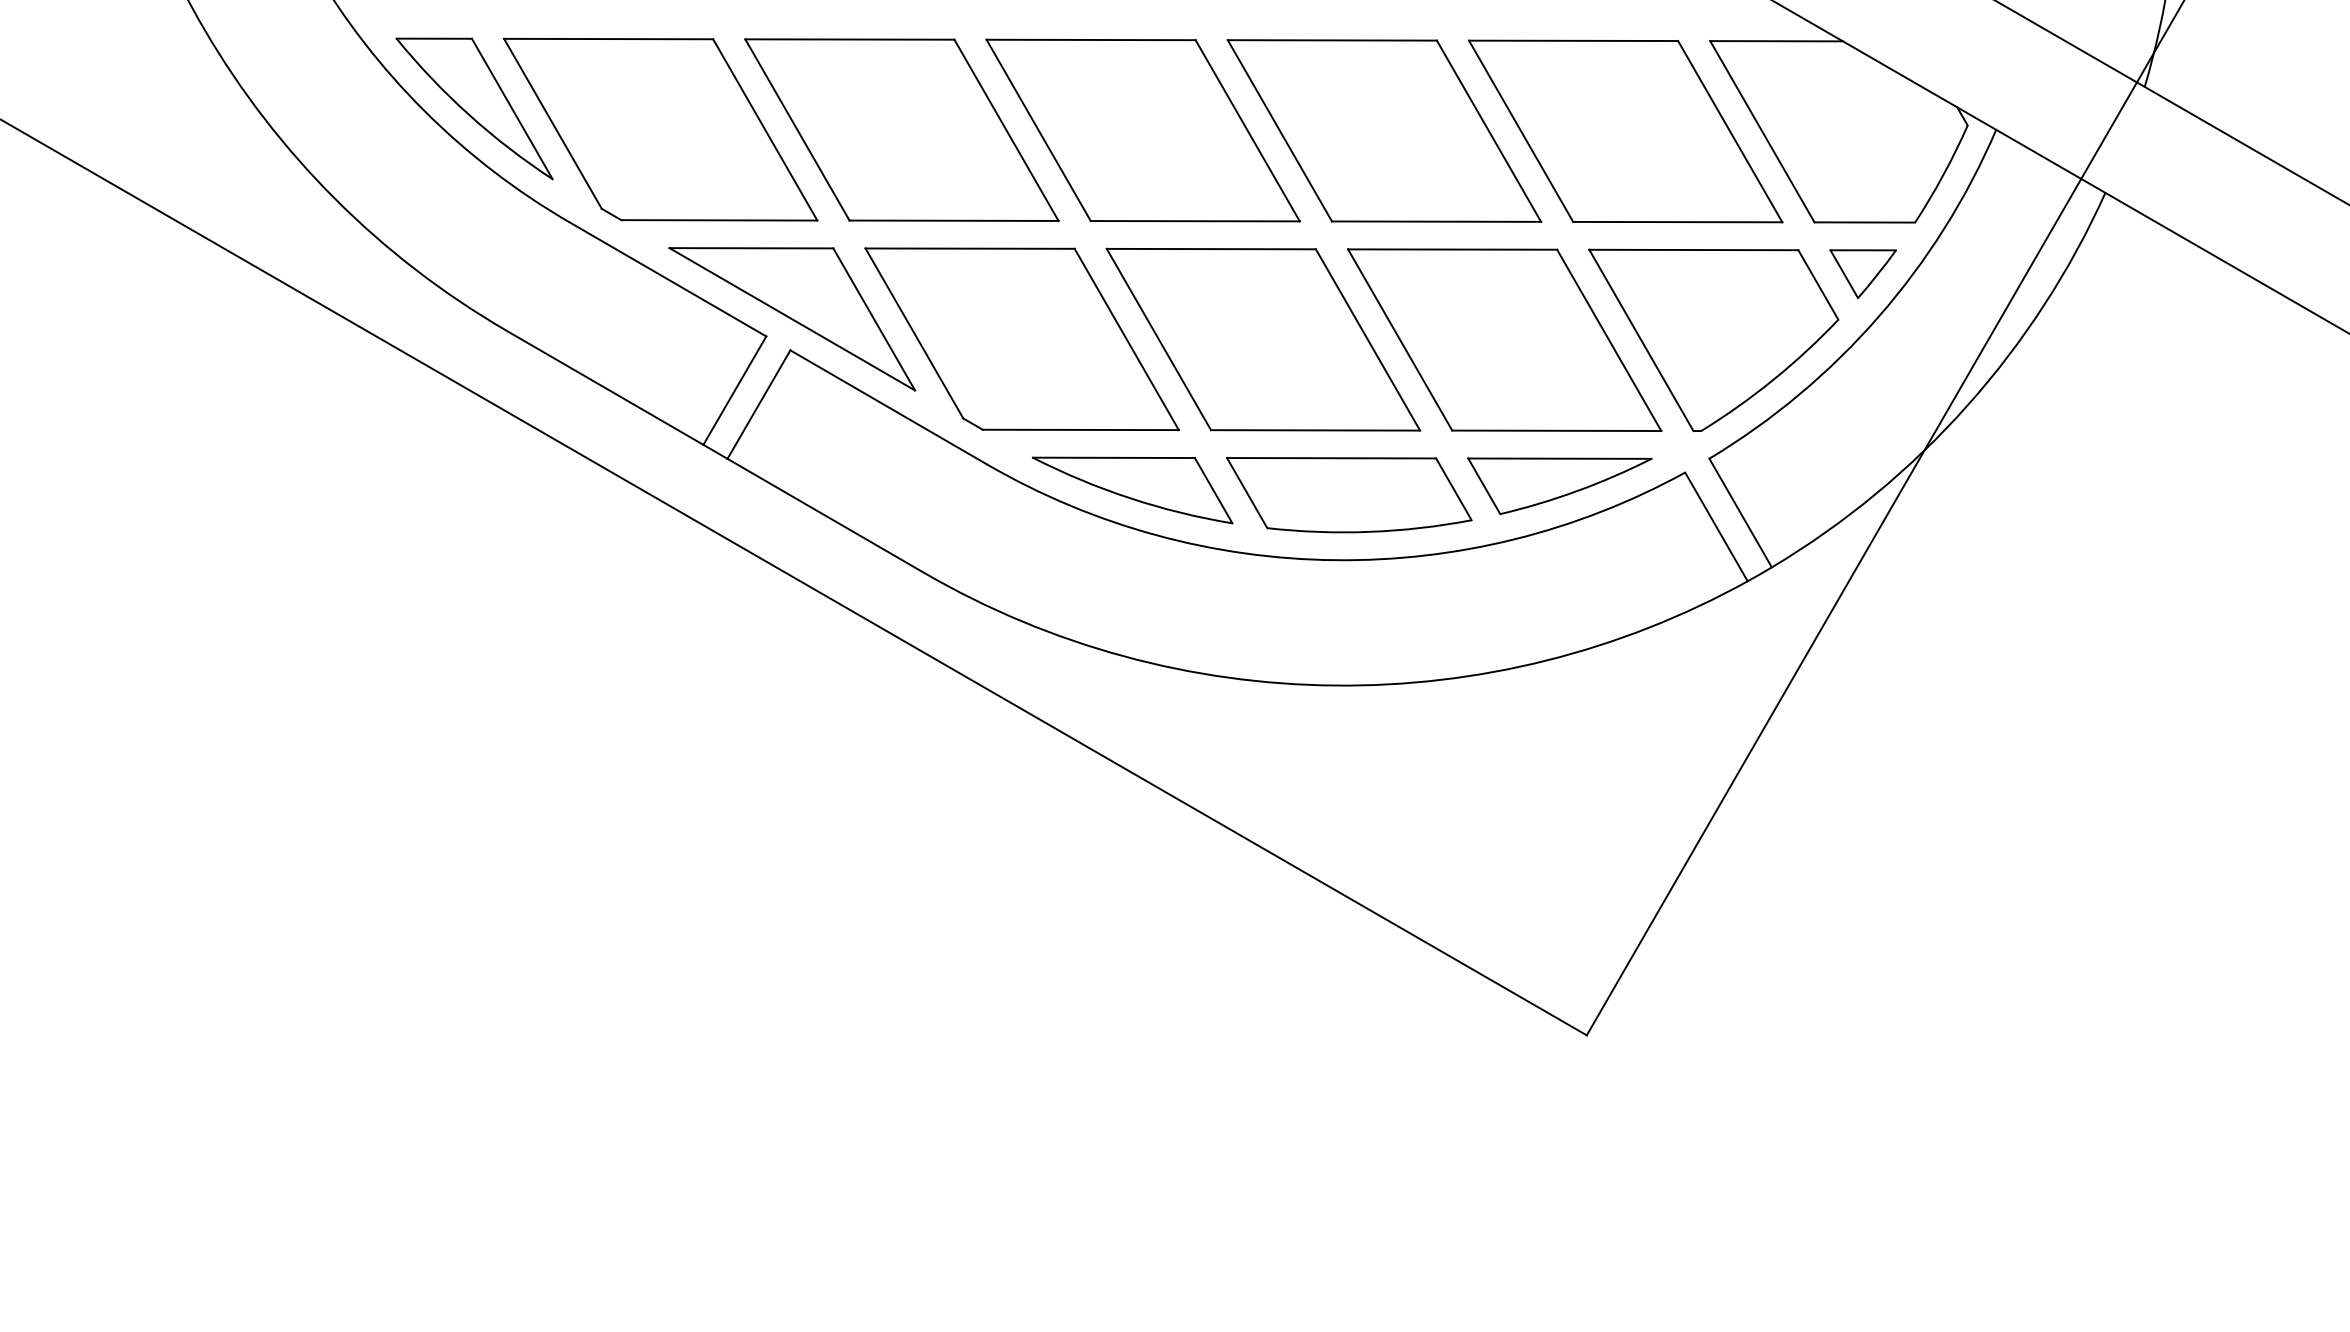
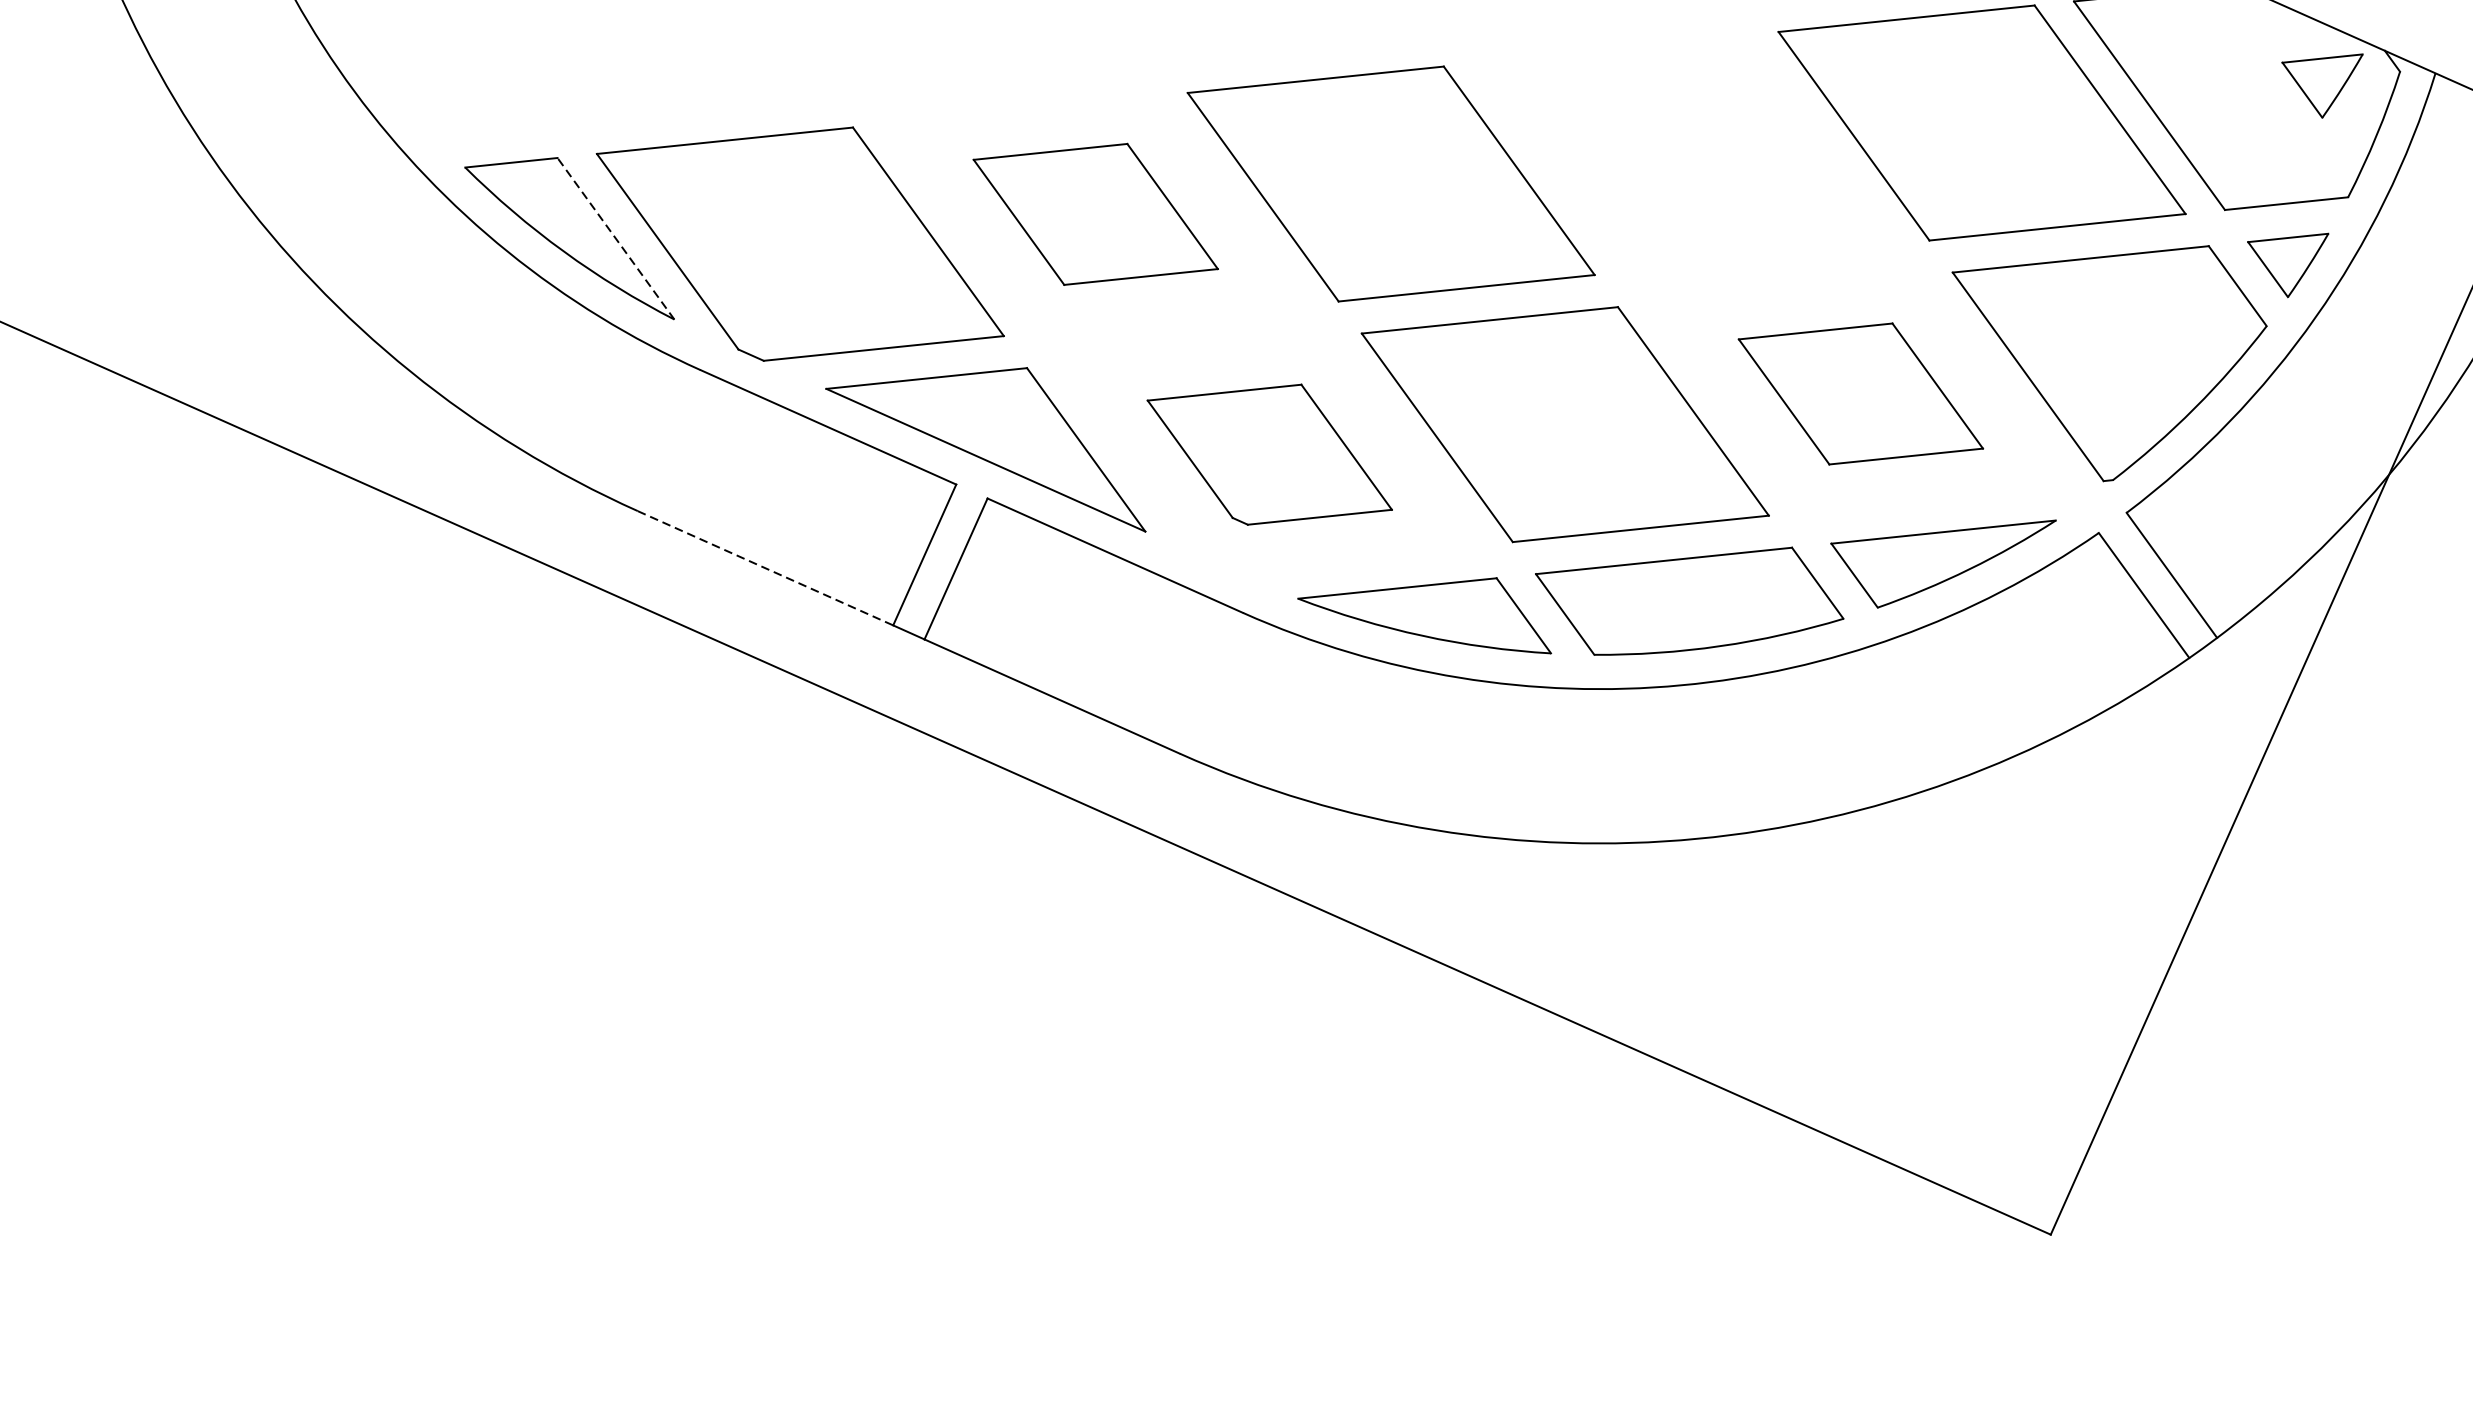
line: (512, 108) -> (616, 238), solid -> dashed
part: (901, 129) -> (1095, 213), size x0.6
part: (1384, 130) -> (1686, 152), removed
part: (1905, 132) -> (2324, 88), added
part: (1021, 339) -> (1269, 455), size x0.6
part: (1504, 339) -> (1860, 393), size x0.6
line: (605, 387) -> (765, 567), solid -> dashed

